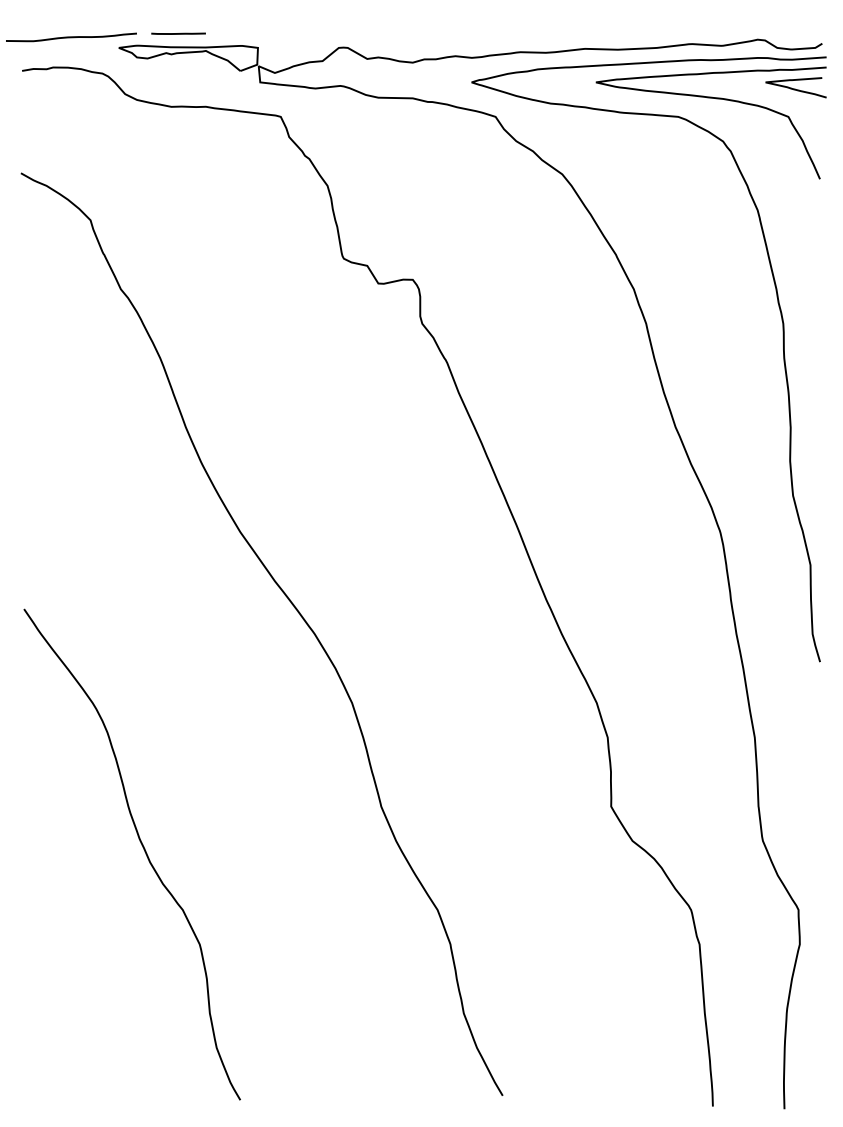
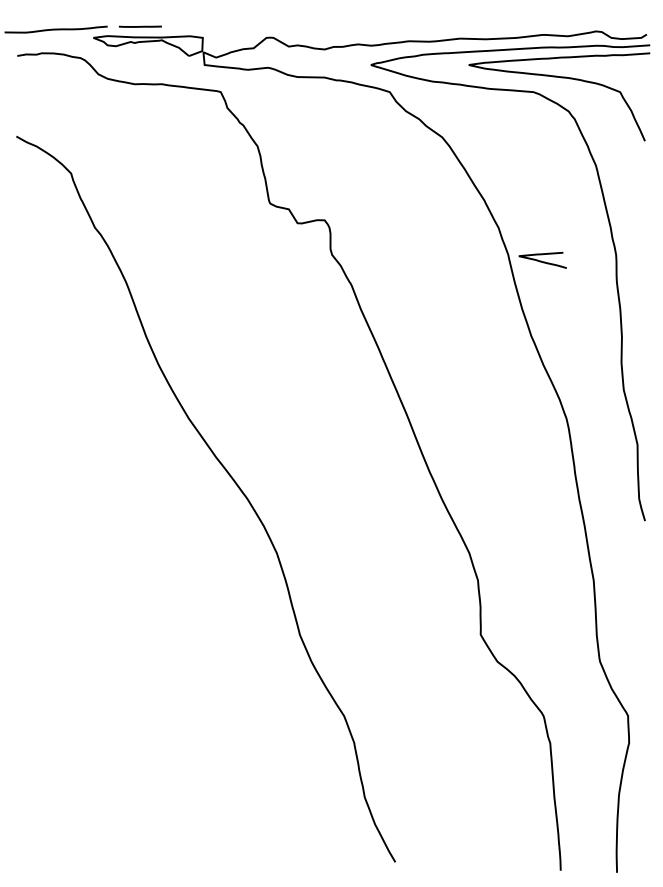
curve: (795, 88) -> (542, 260), moved
curve: (143, 849) -> (112, 668), removed

